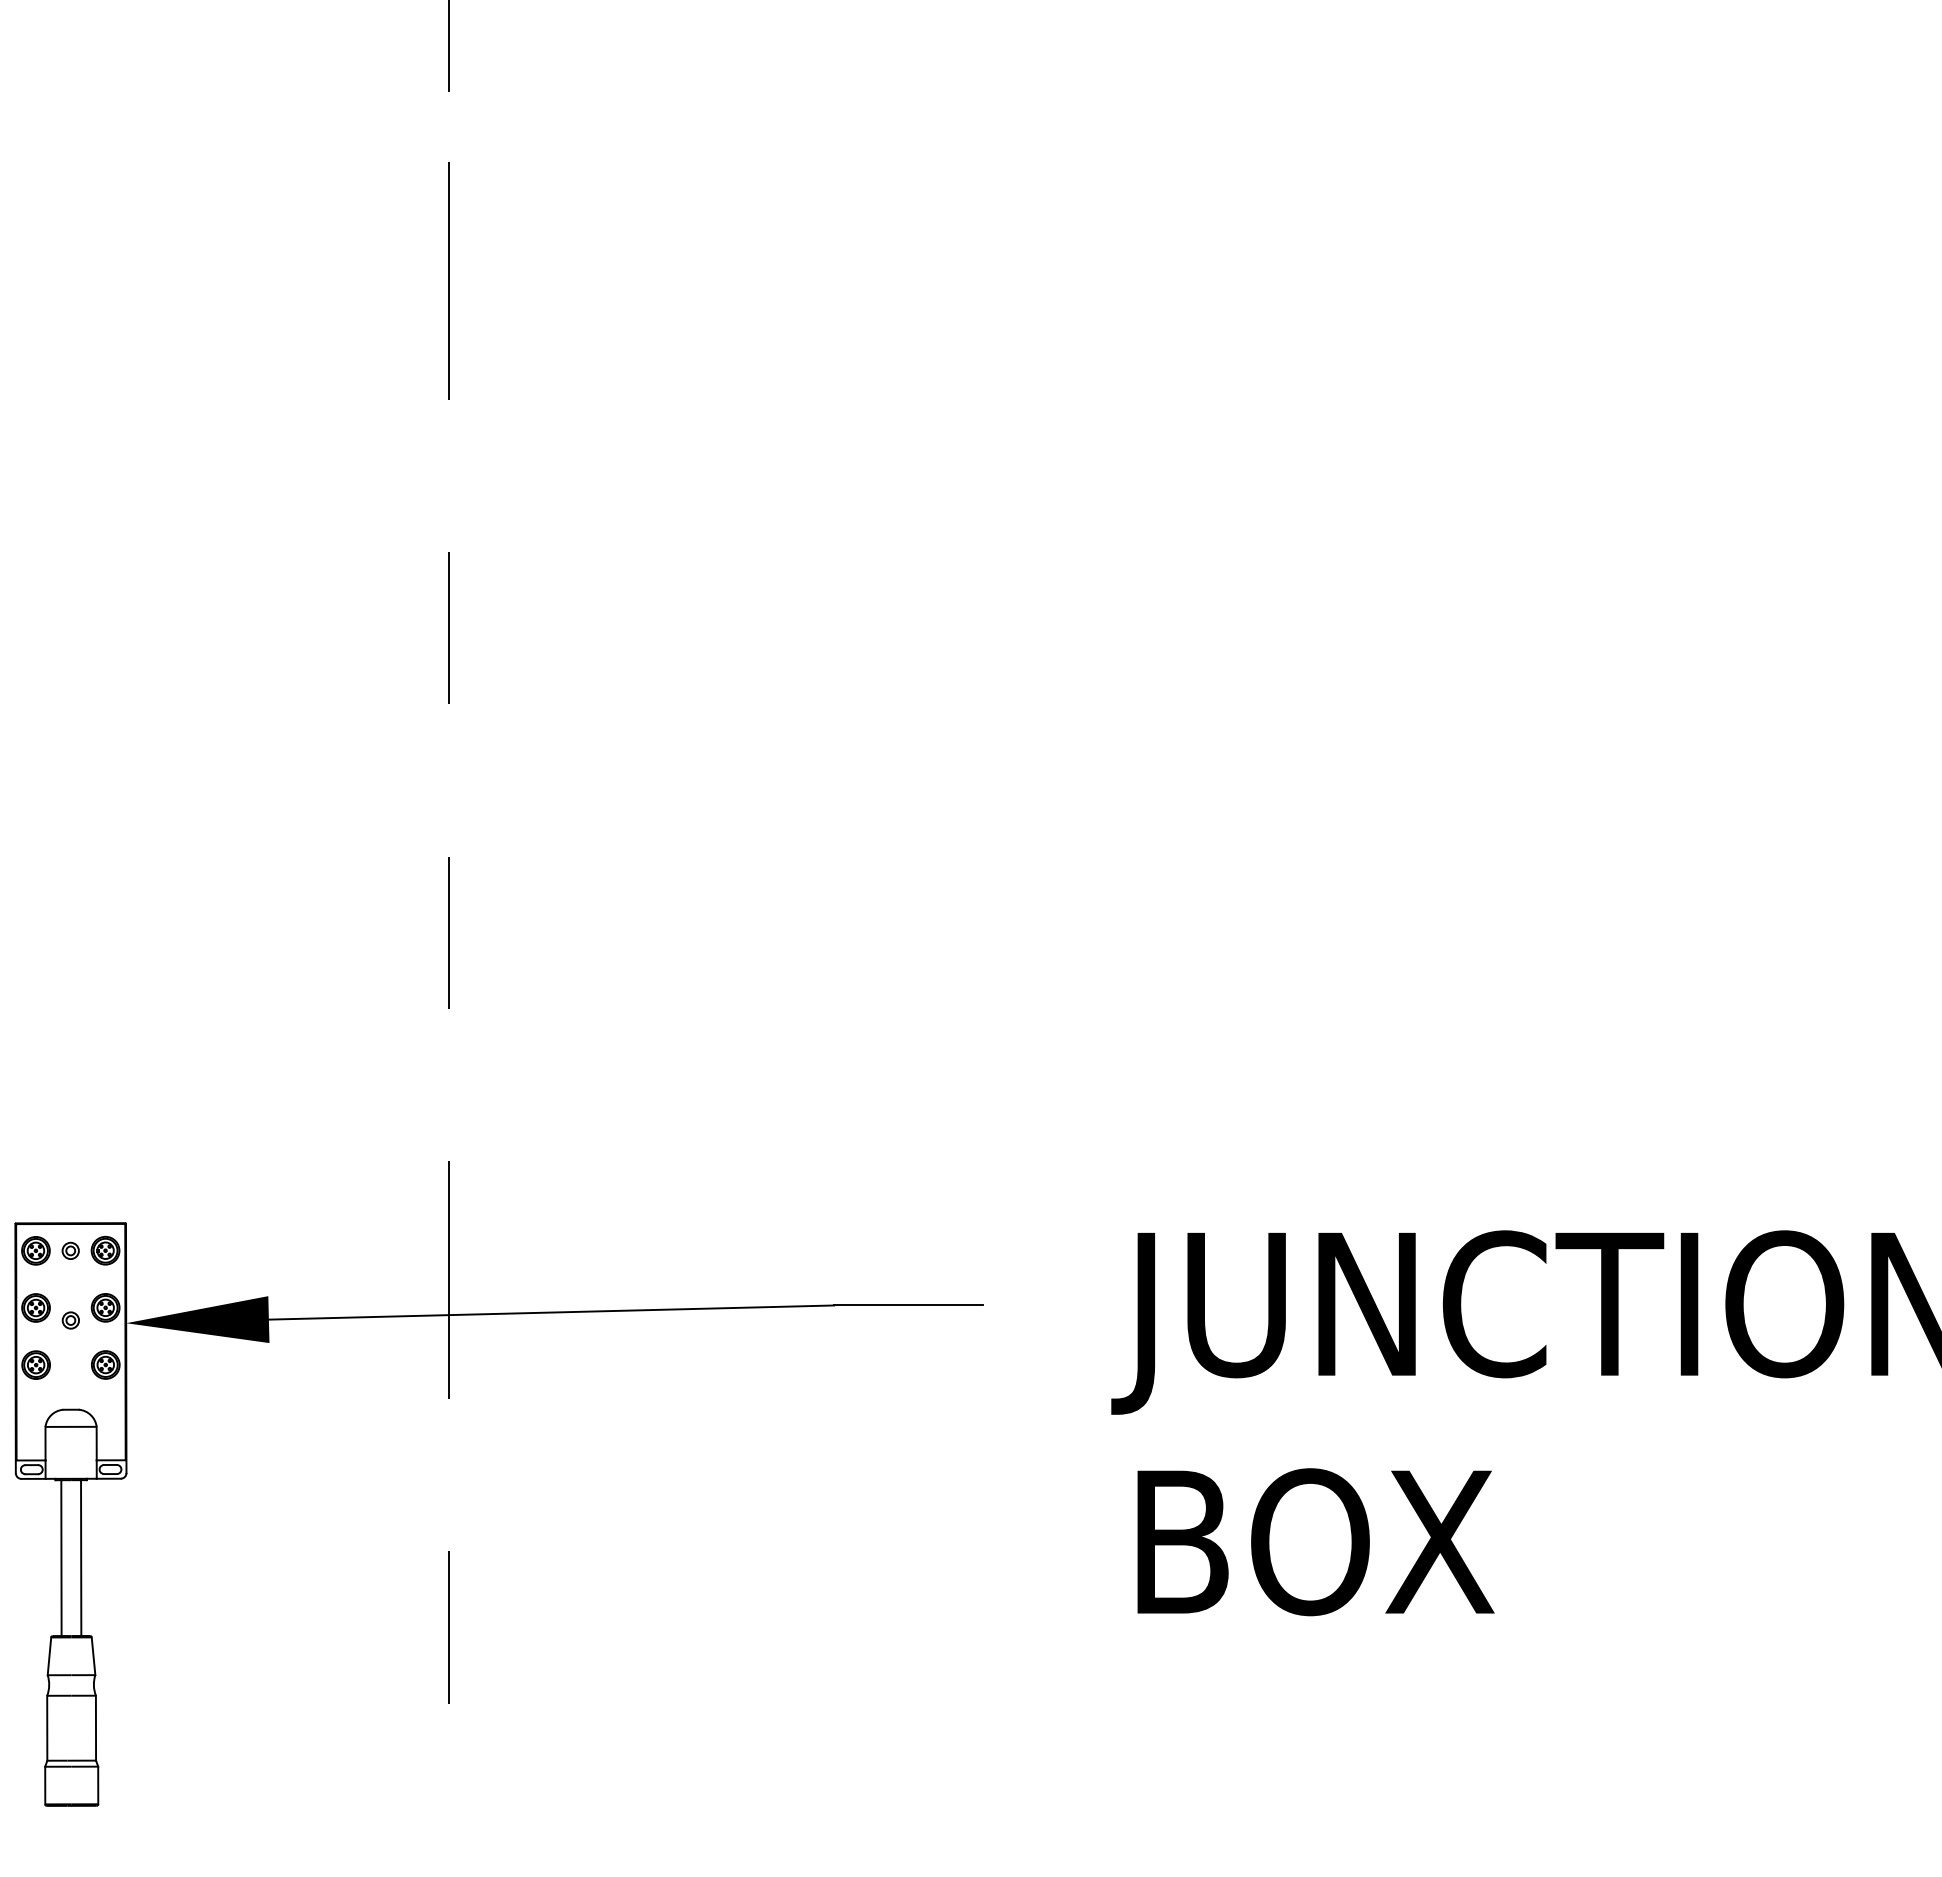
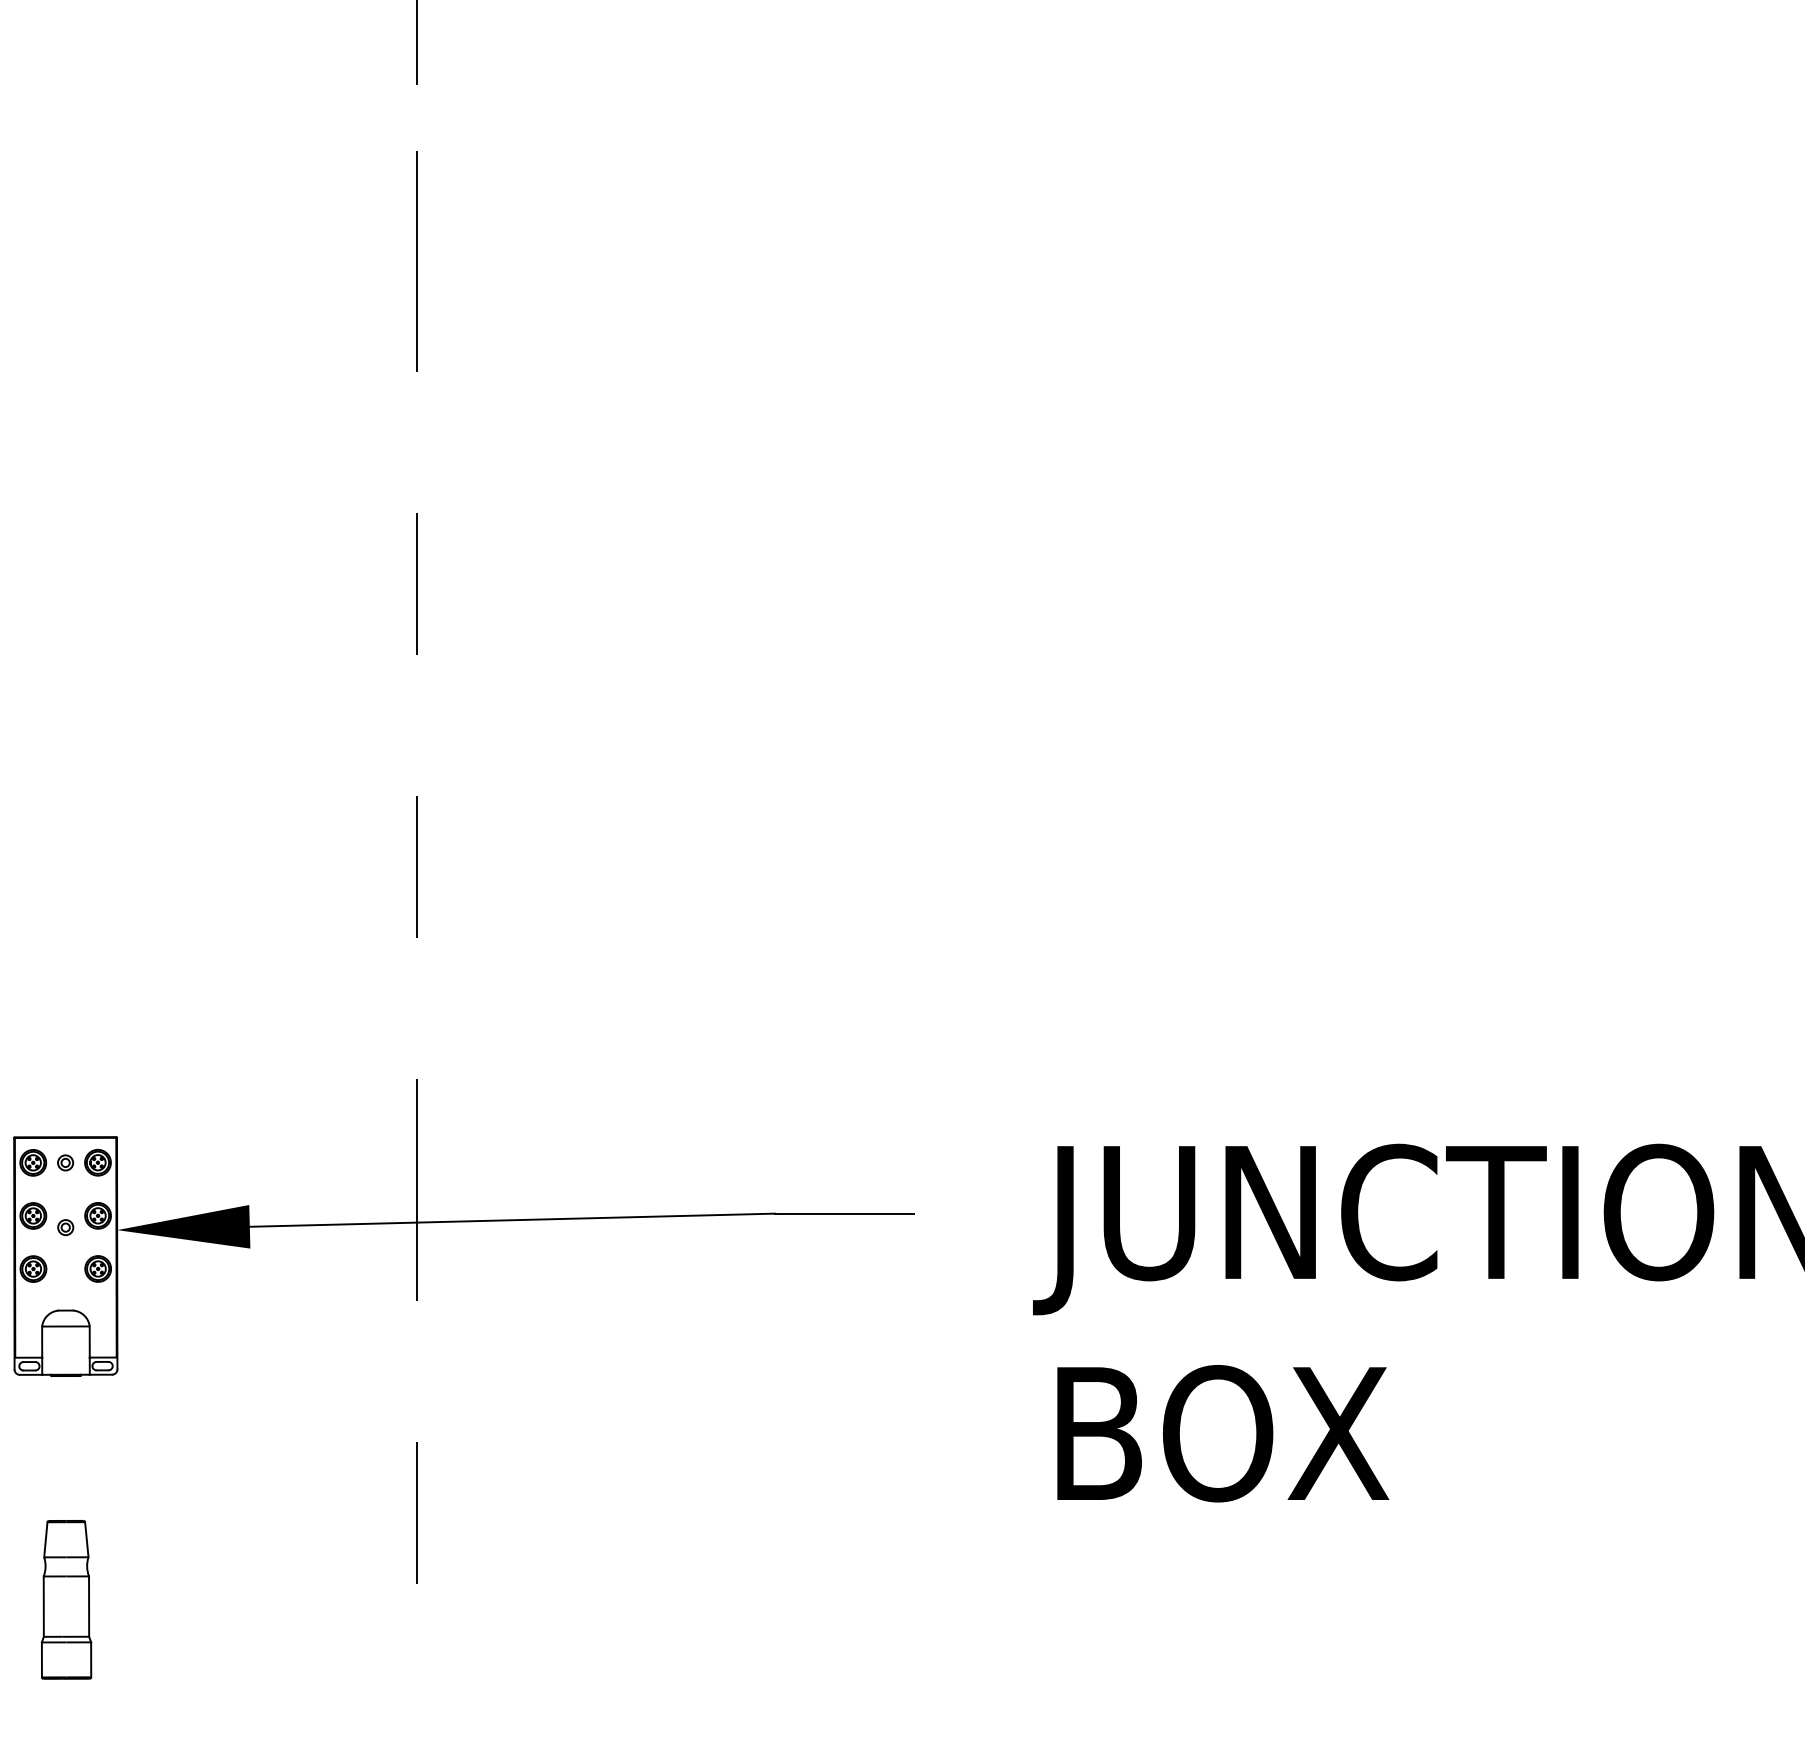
line: (61, 1558) -> (57, 1448), removed
line: (81, 1558) -> (75, 1448), removed

